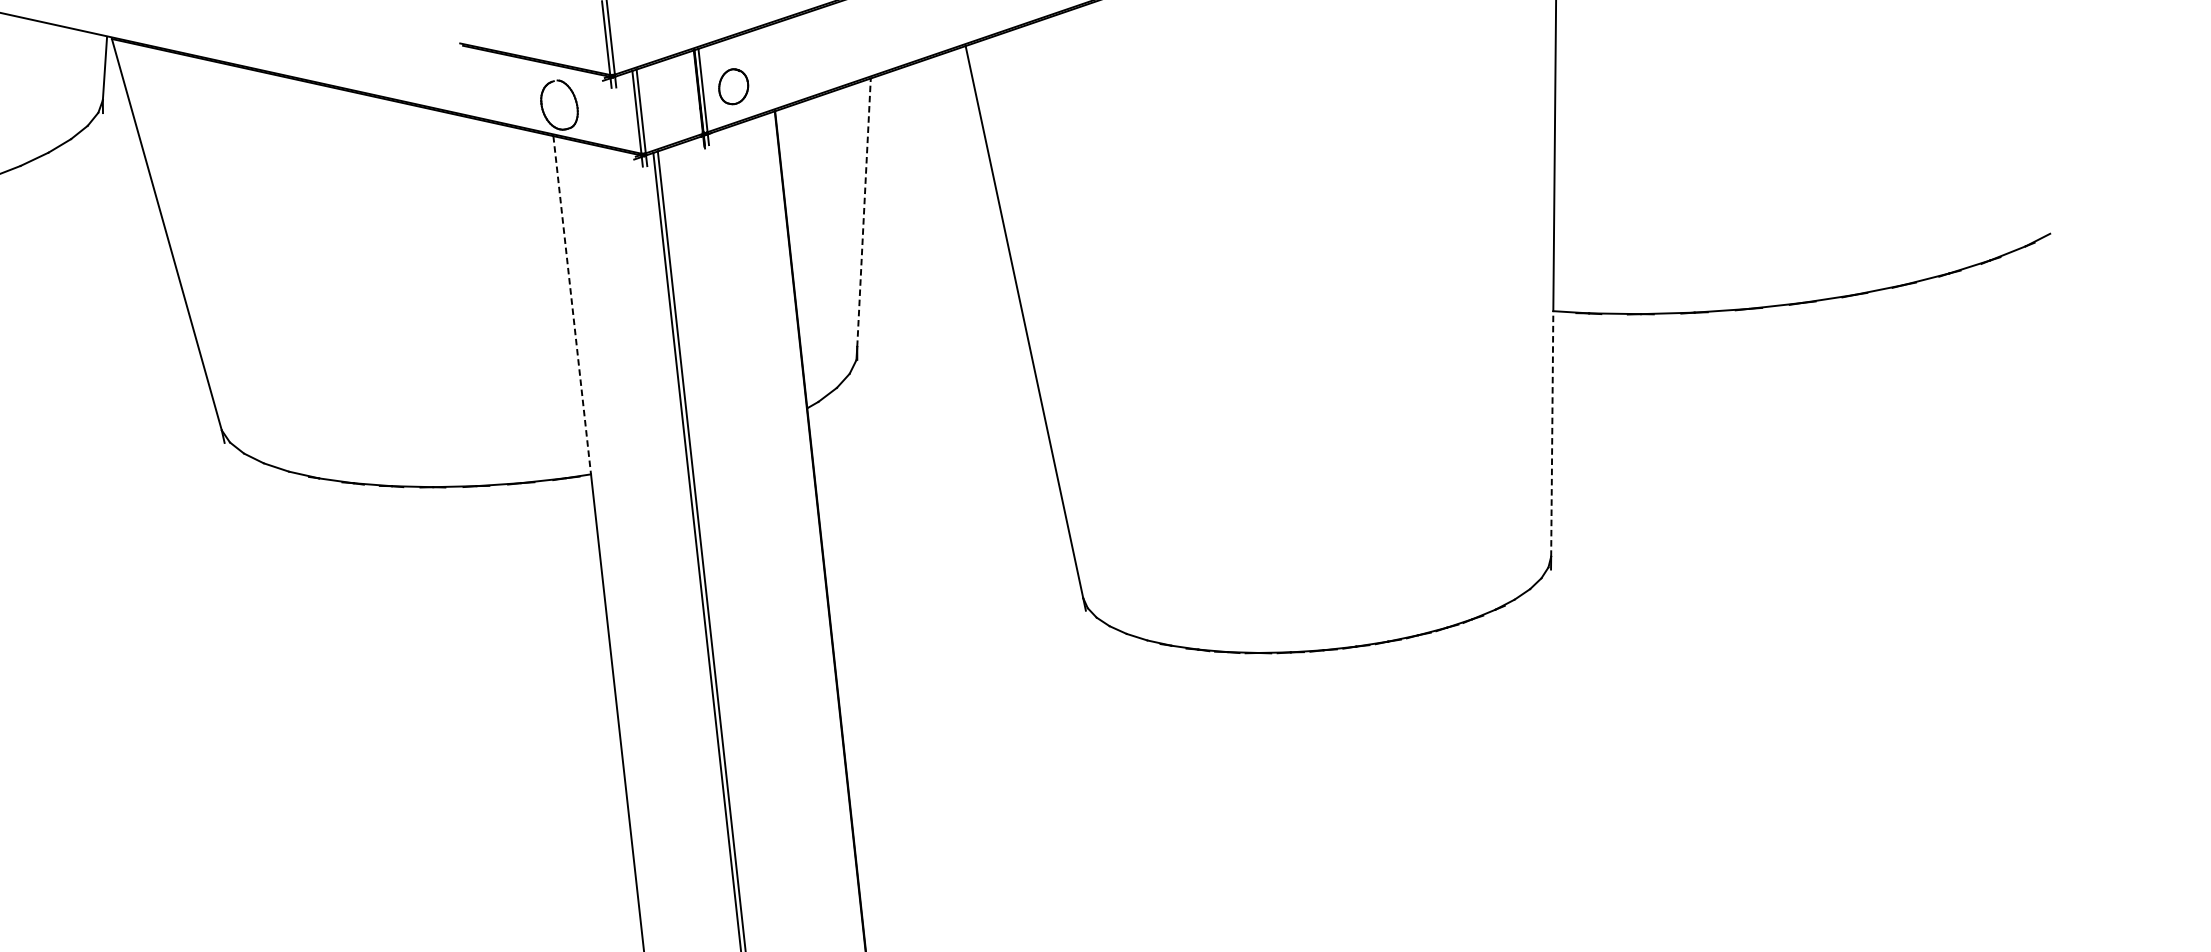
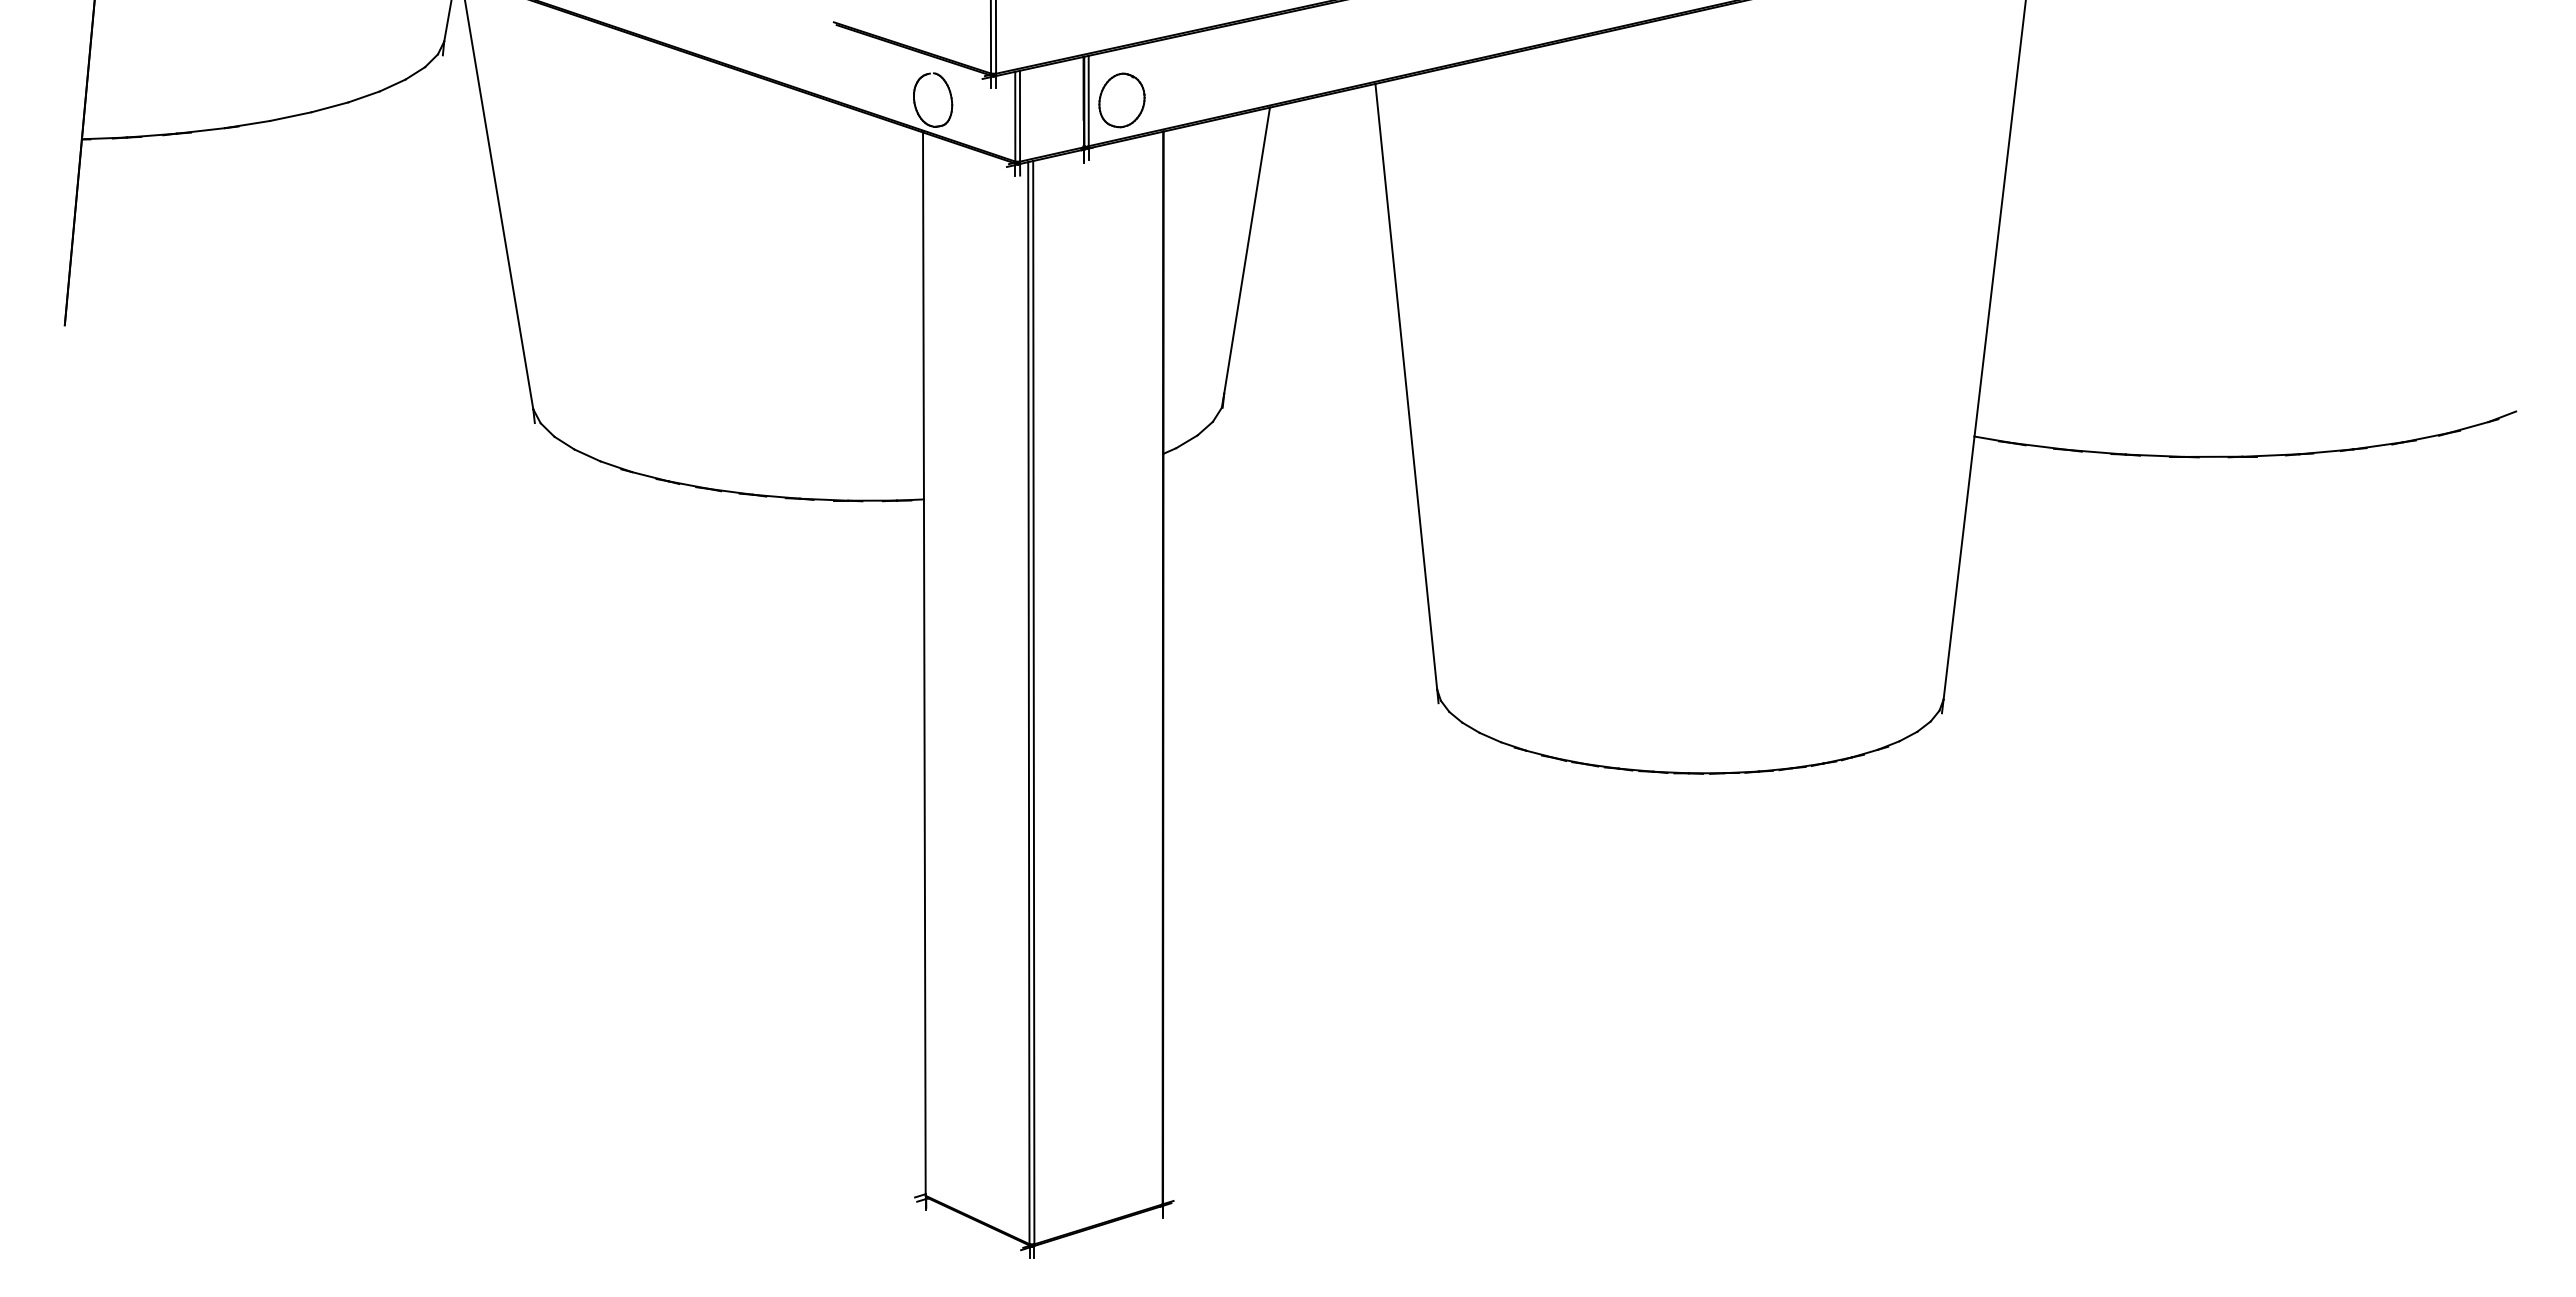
part: (733, 86) -> (1121, 100), size x1.43
line: (864, 212) -> (1247, 250), dashed -> solid
line: (572, 305) -> (923, 316), dashed -> solid
line: (1552, 433) -> (1959, 567), dashed -> solid

